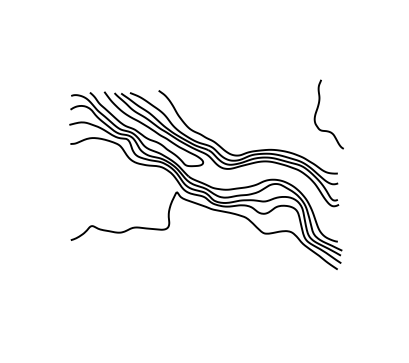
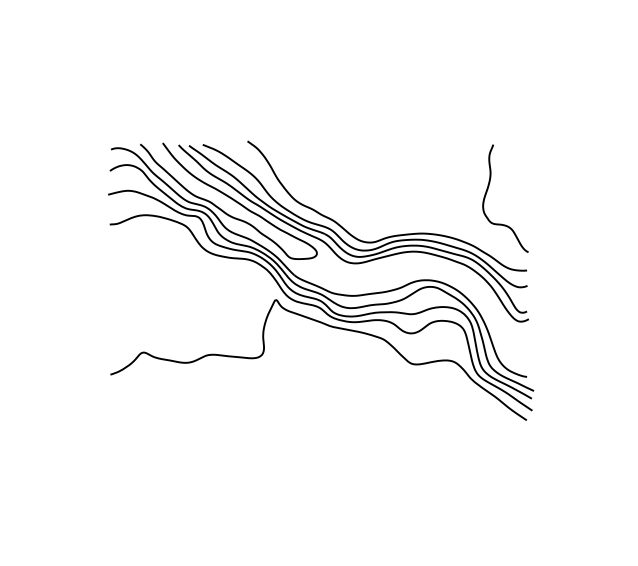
curve: (317, 111) -> (487, 194), moved

